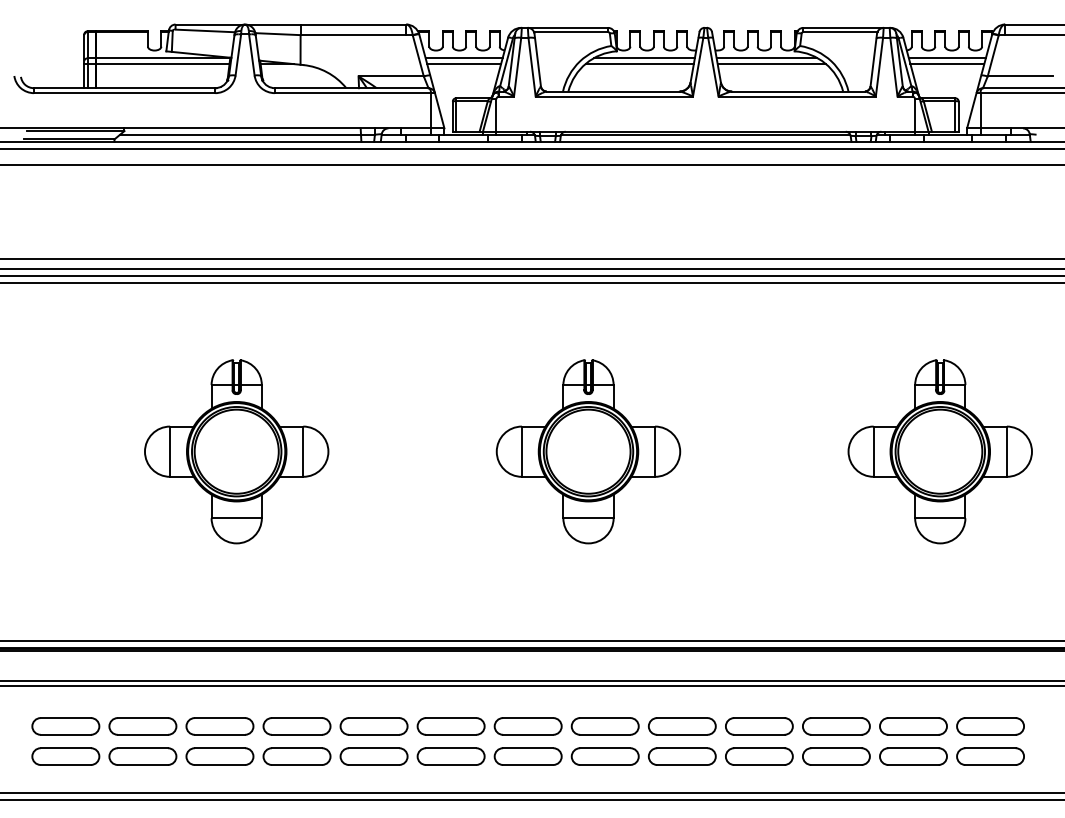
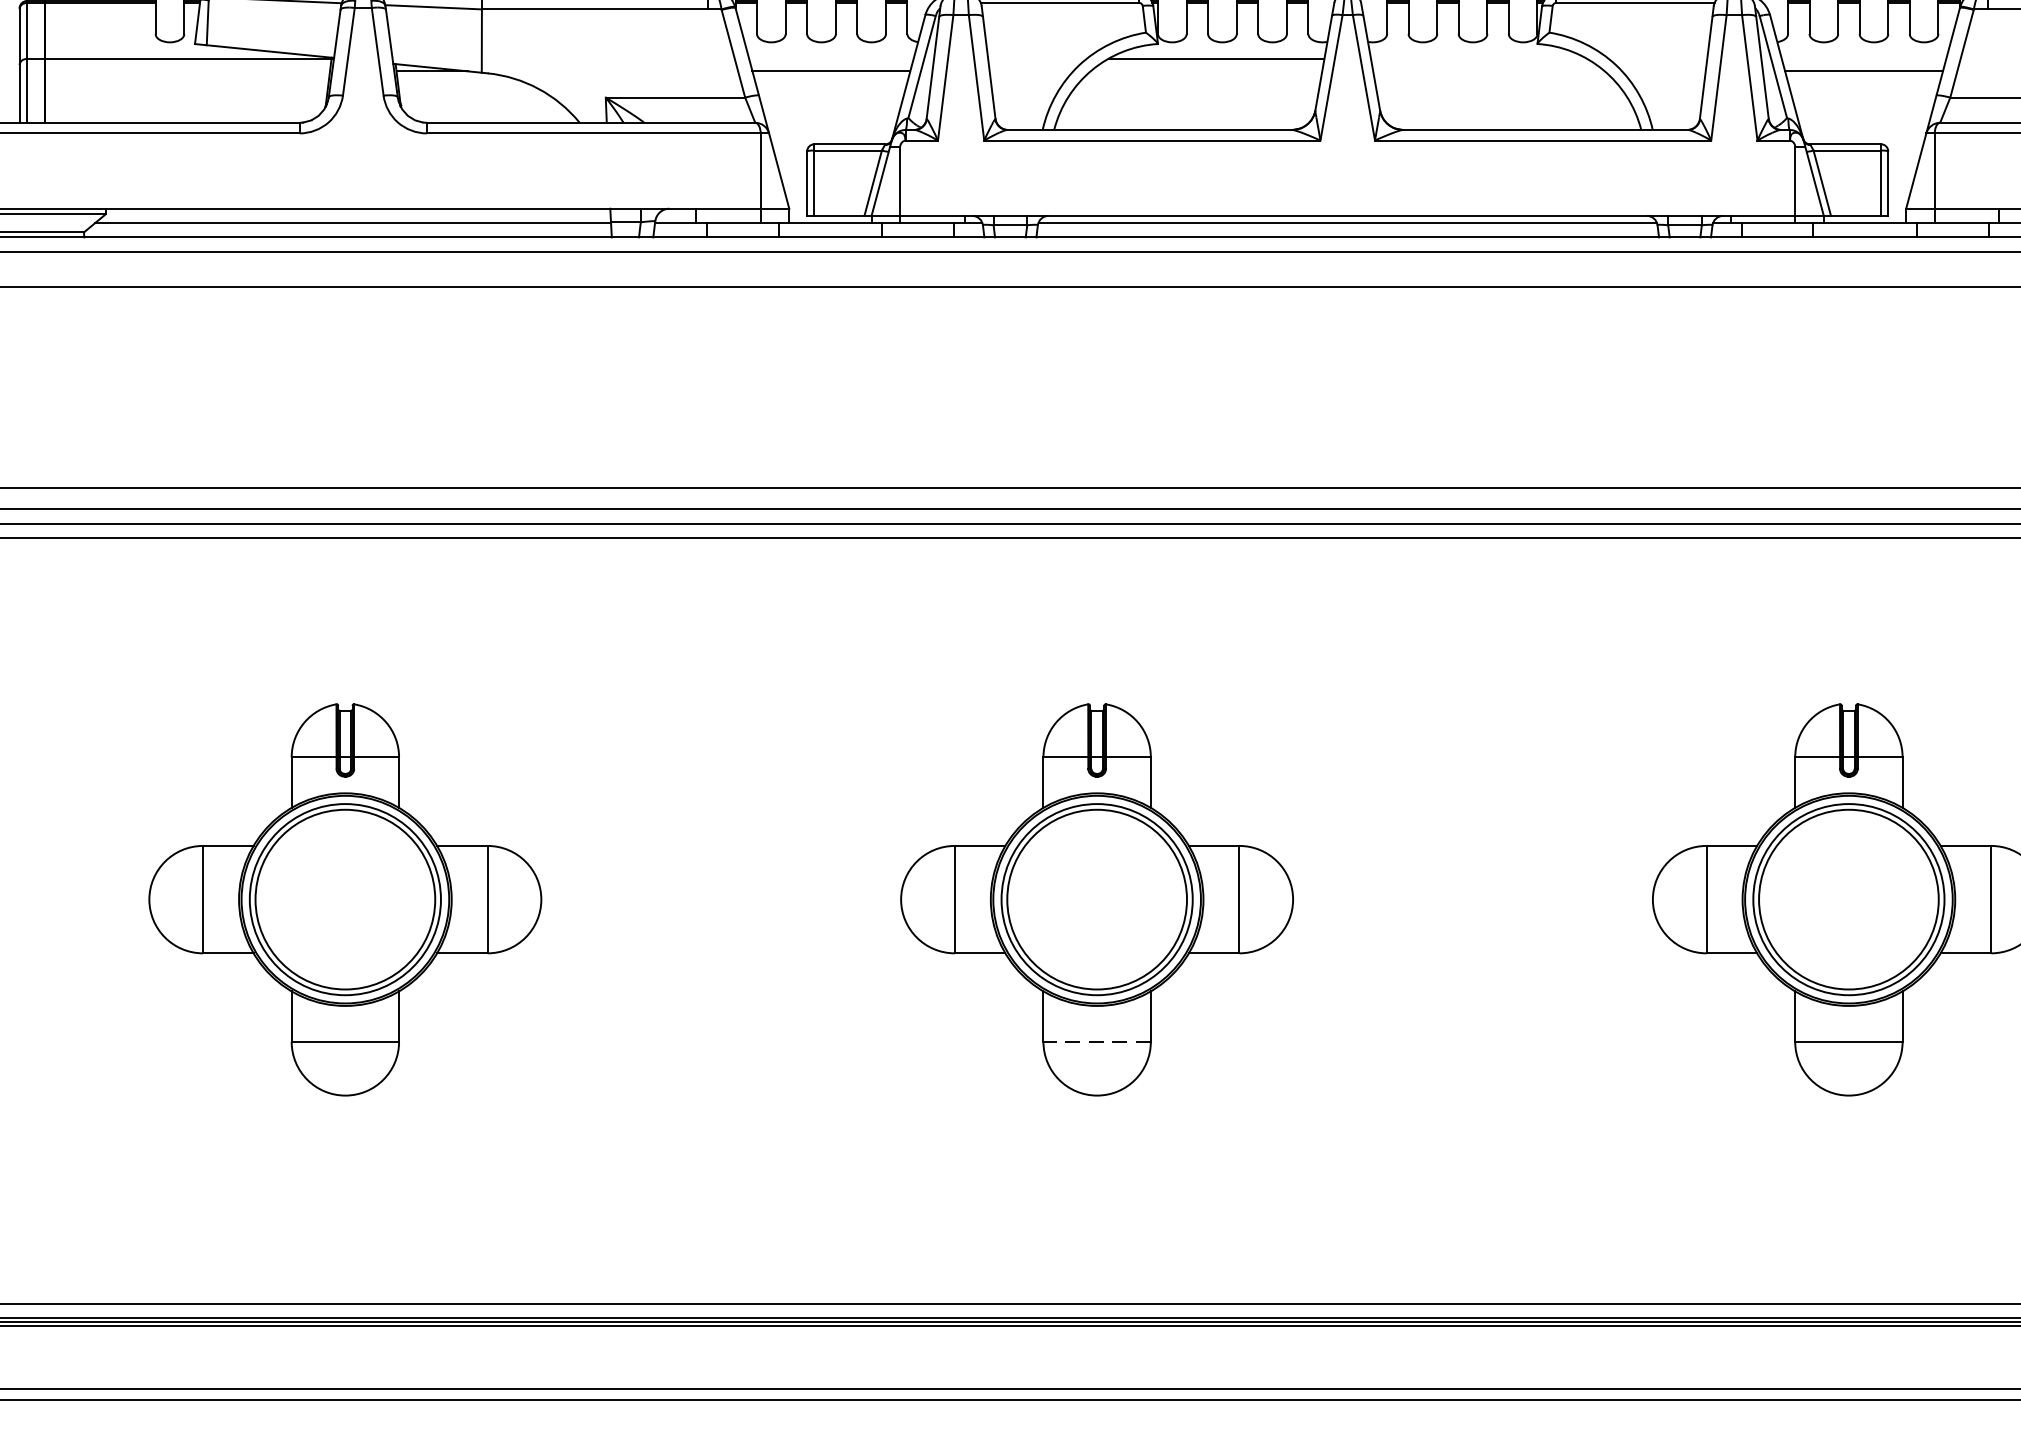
line: (463, 58) -> (830, 59), removed
line: (766, 58) -> (1477, 59), removed
line: (946, 58) -> (1862, 59), removed
line: (156, 64) -> (173, 72), removed
line: (639, 64) -> (1206, 72), removed
line: (771, 64) -> (1488, 72), removed
line: (588, 518) -> (1097, 1042), solid -> dashed

